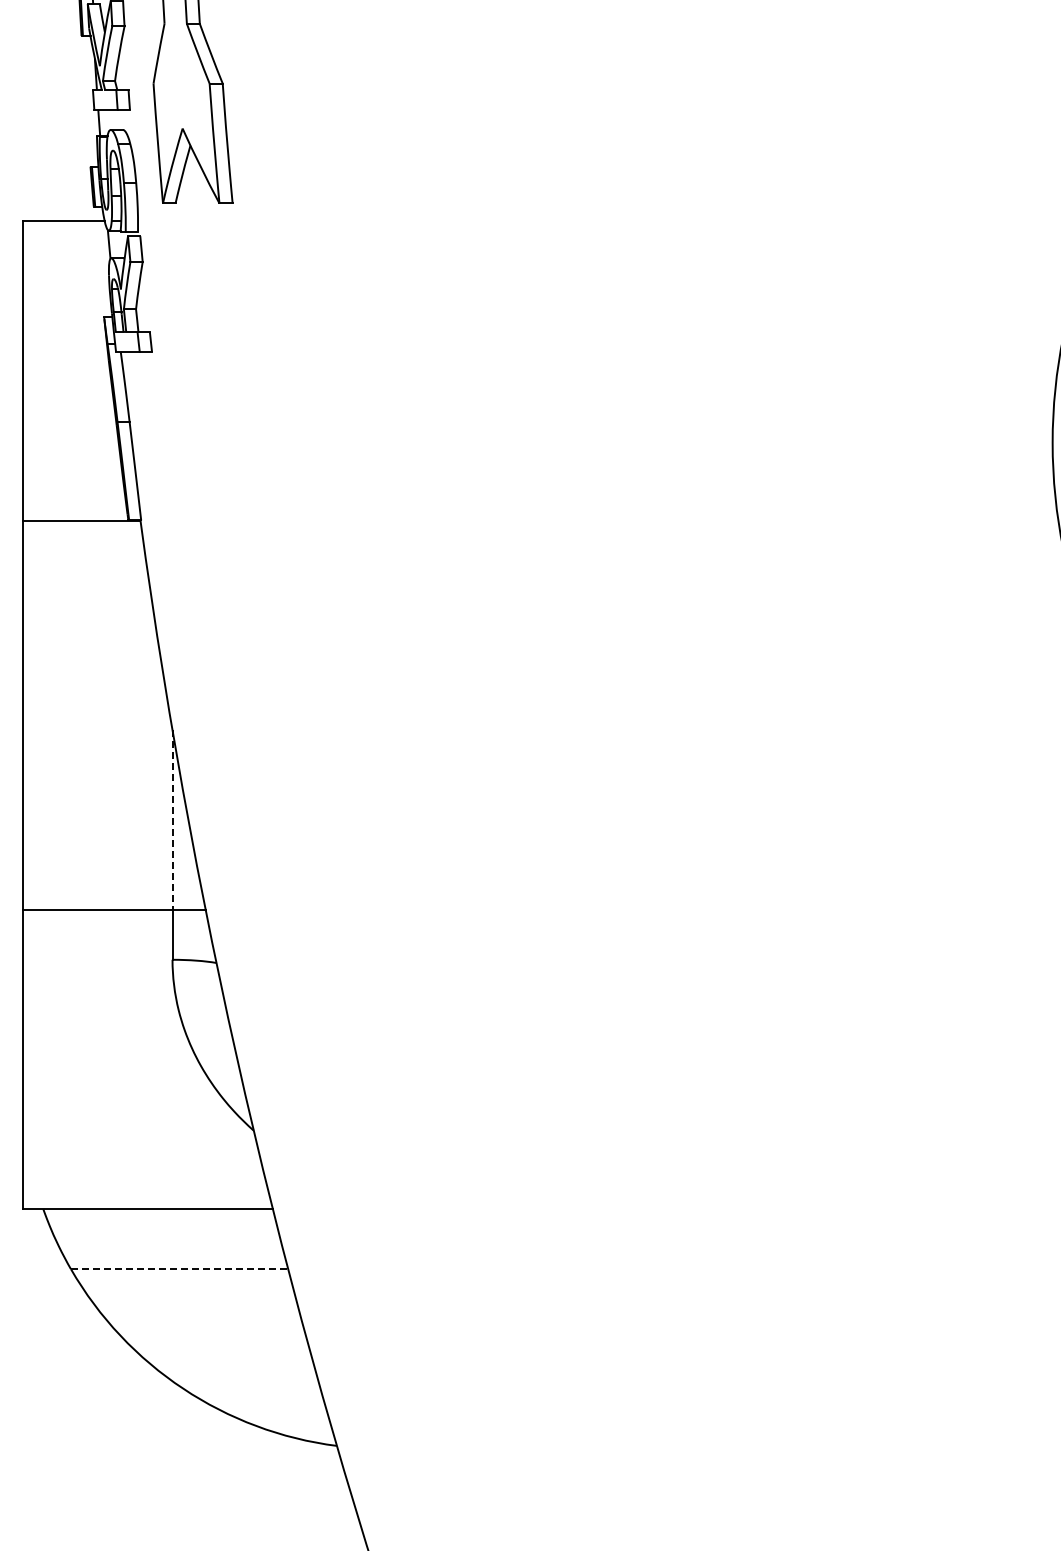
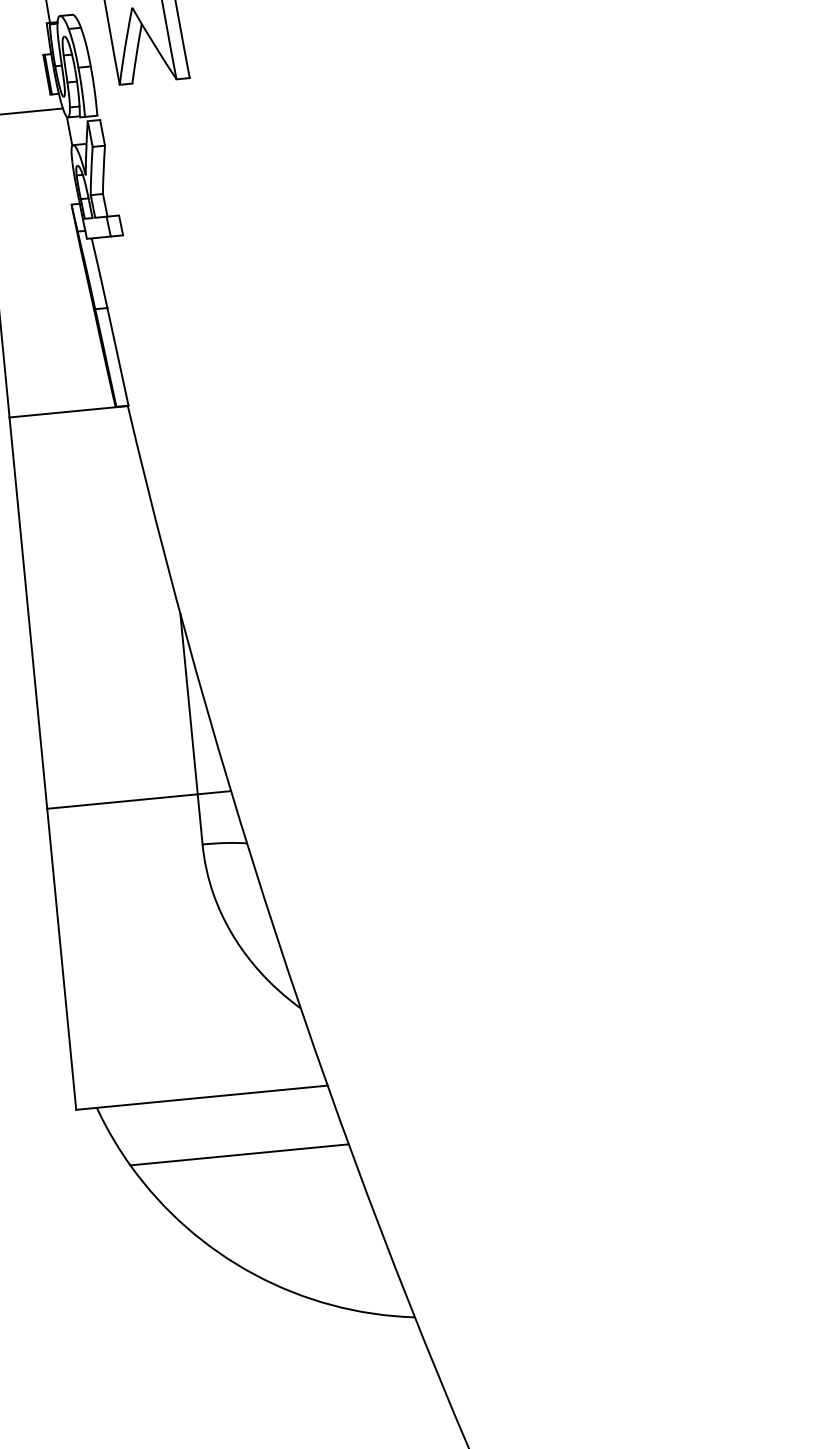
line: (172, 820) -> (189, 704), dashed -> solid
line: (179, 1269) -> (239, 1155), dashed -> solid

